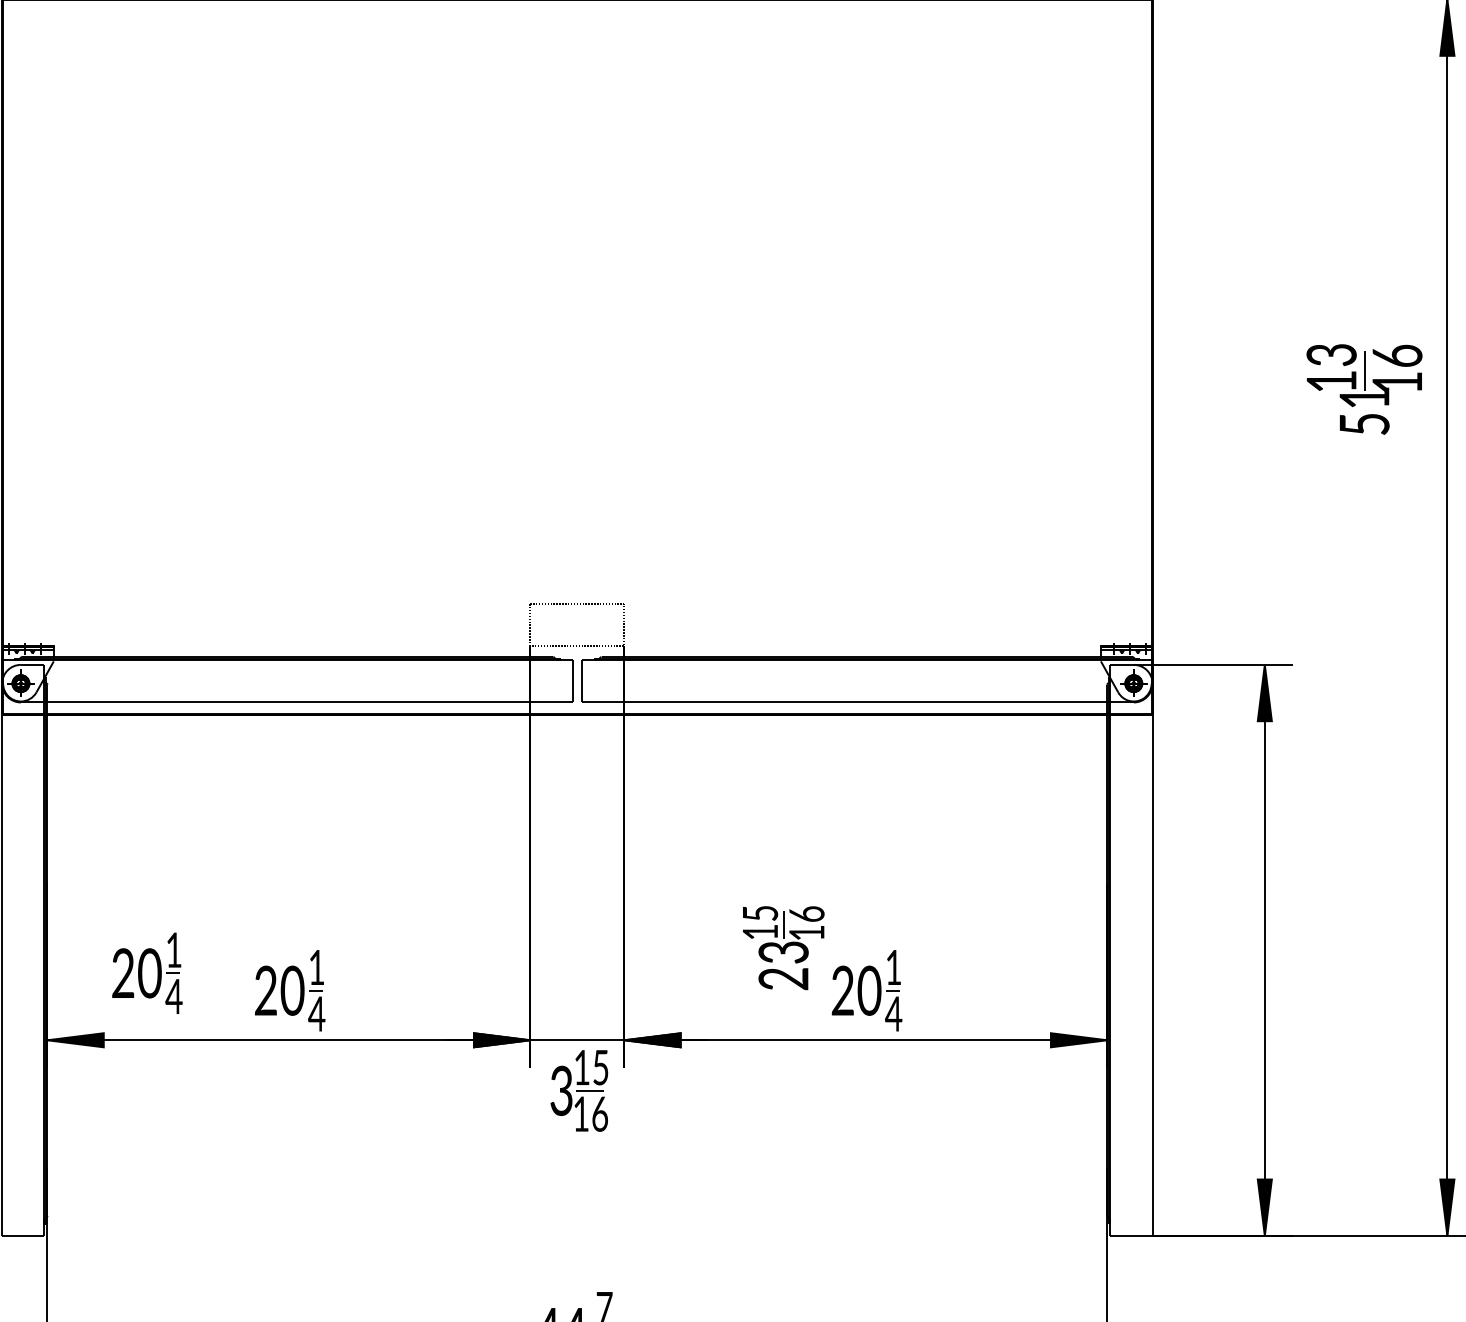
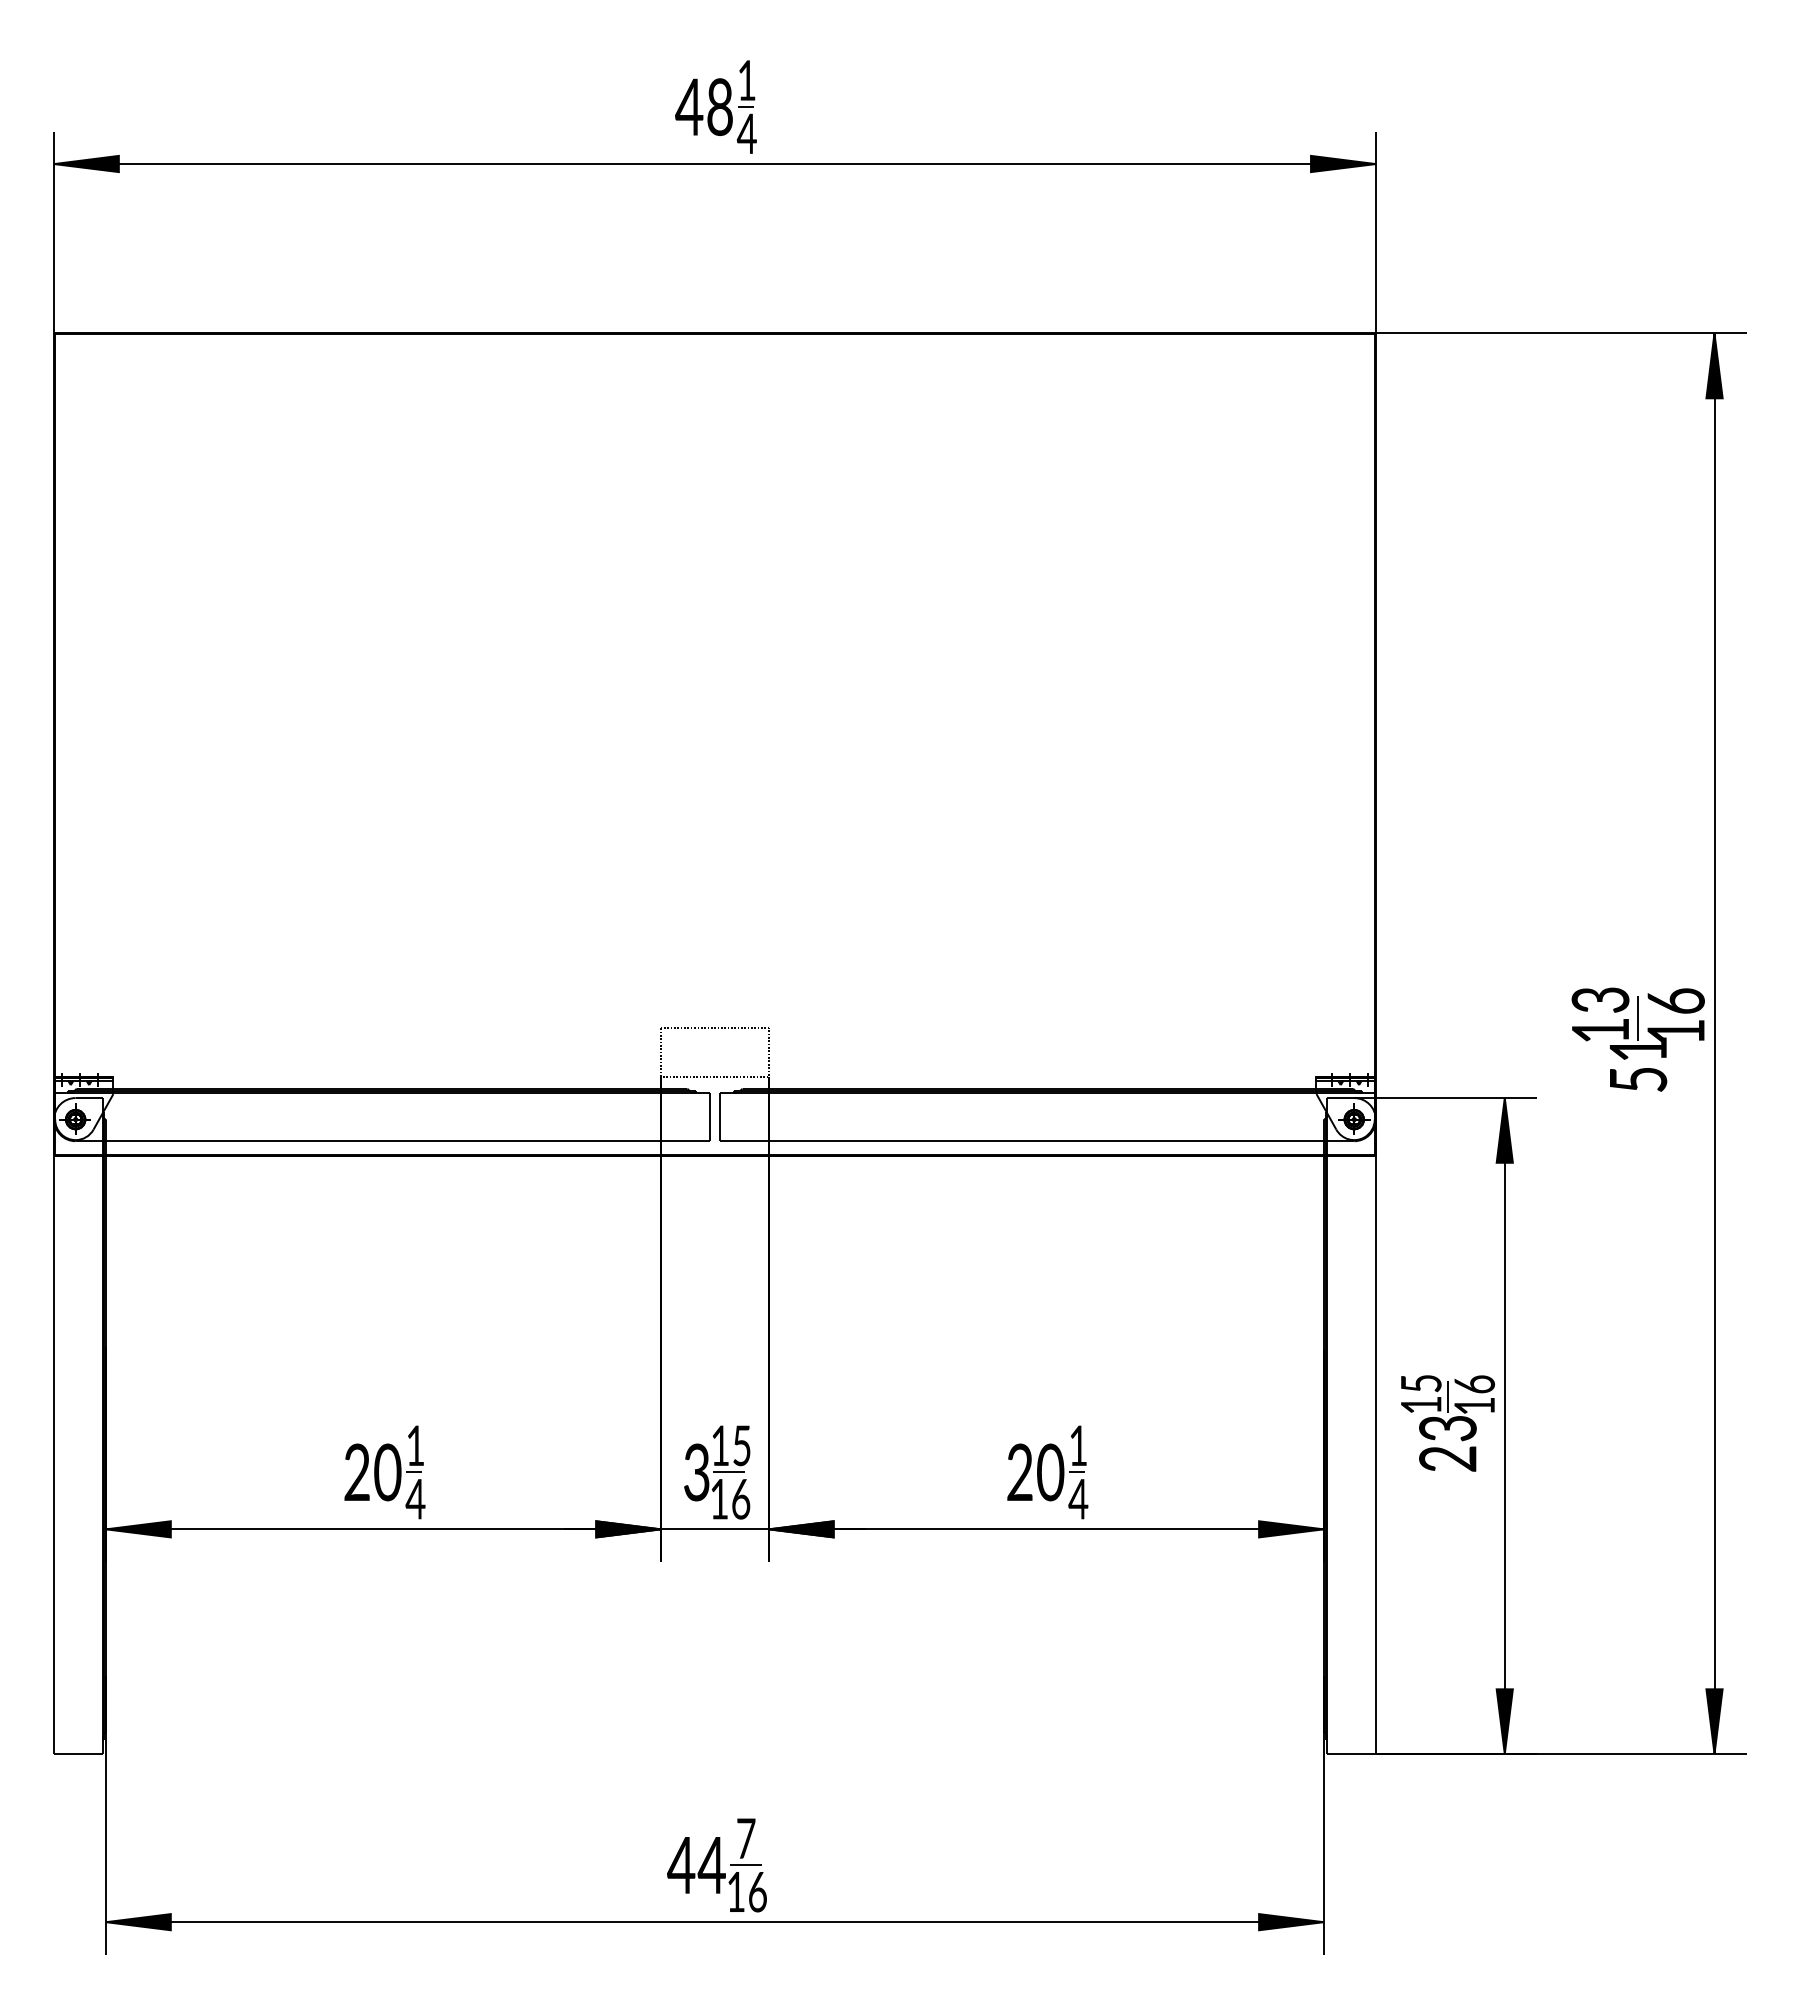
part: (1363, 389) -> (1637, 1039), moved
part: (783, 948) -> (1447, 1423), moved
part: (146, 973) -> (220, 1452), removed
part: (579, 1090) -> (717, 1472), moved

